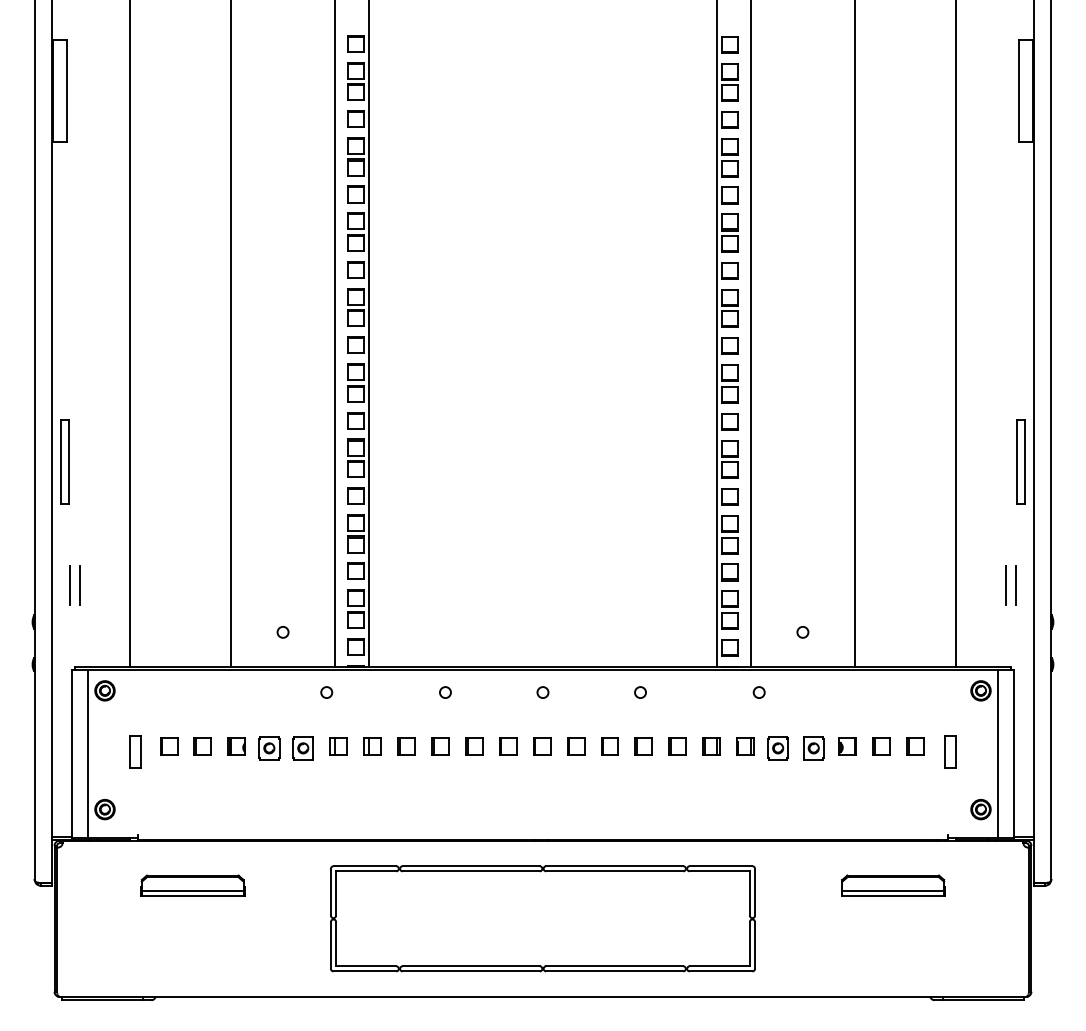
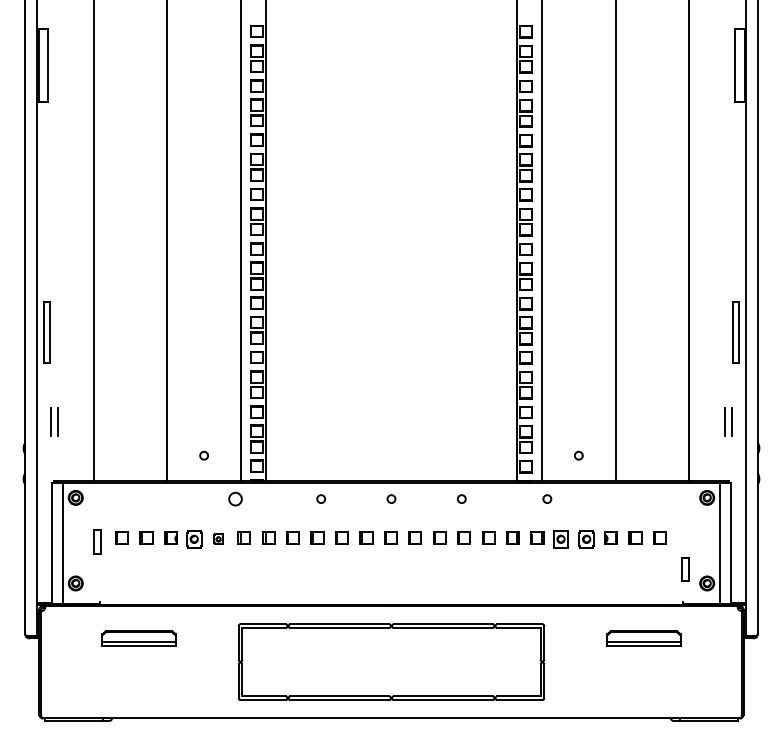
circle: (326, 692) -> (235, 499), size x1.6
part: (302, 748) -> (218, 539), size x0.6
part: (950, 751) -> (685, 568), moved

